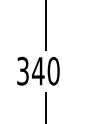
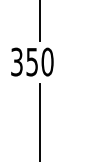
text: (37, 71) -> (31, 62), 340 -> 350

